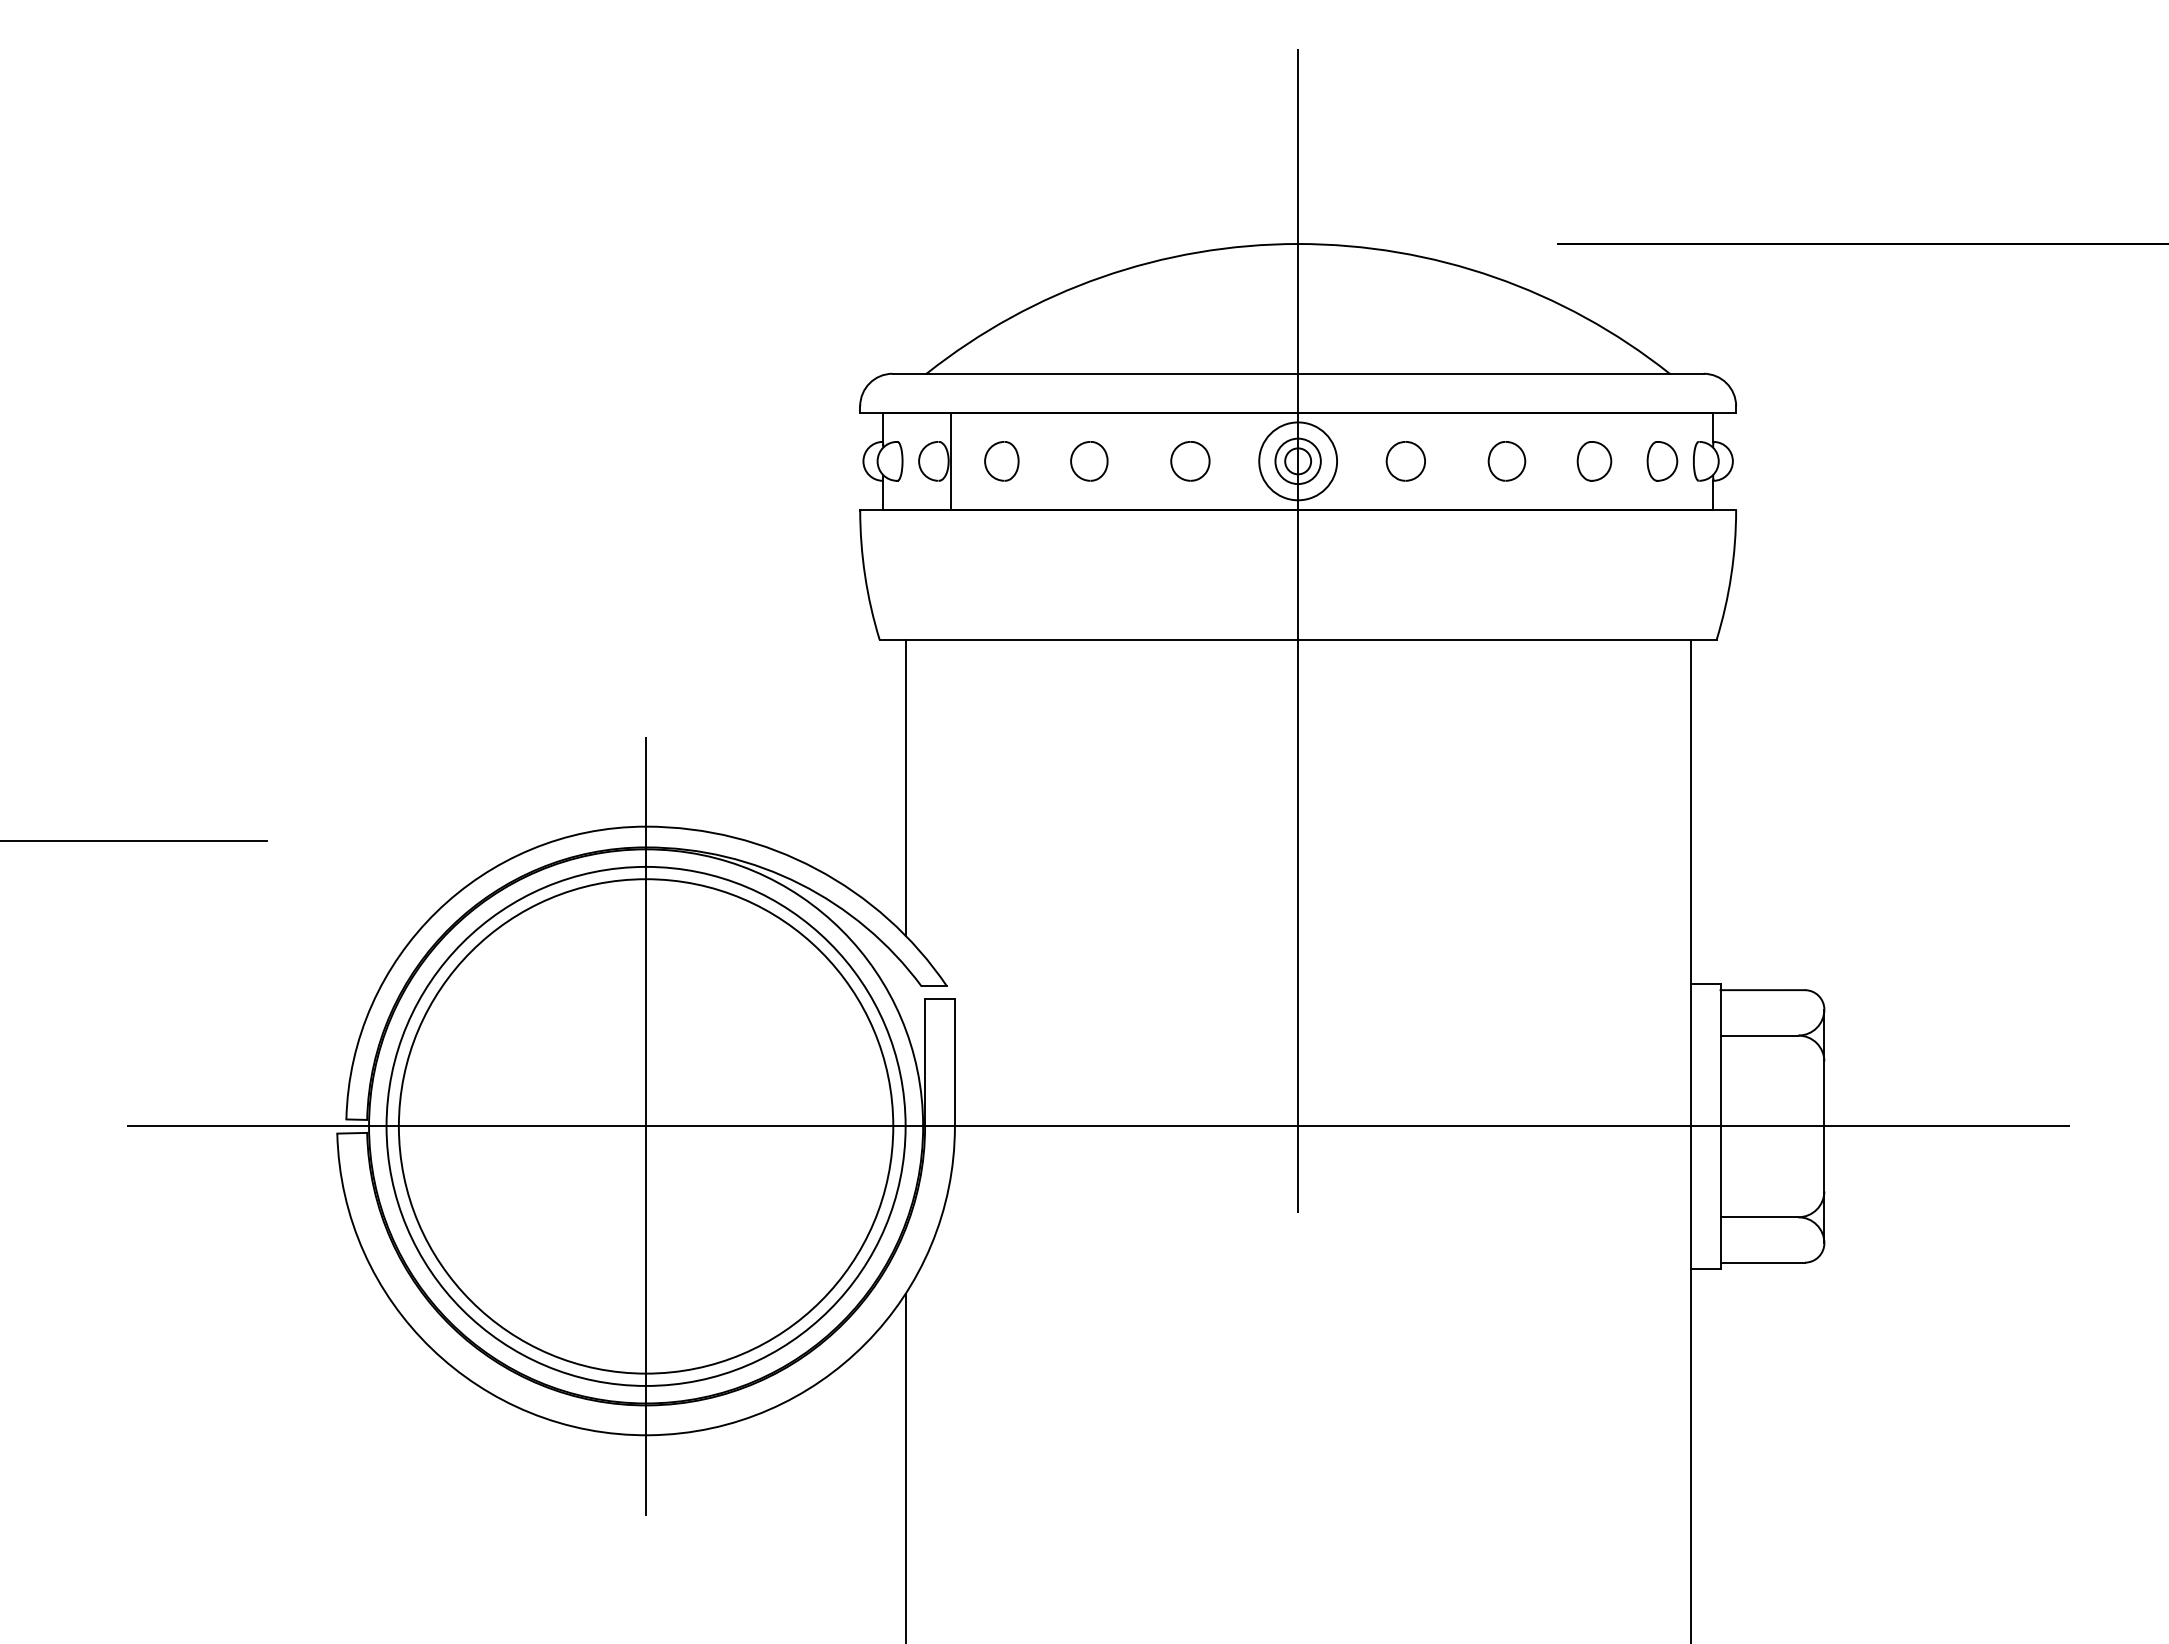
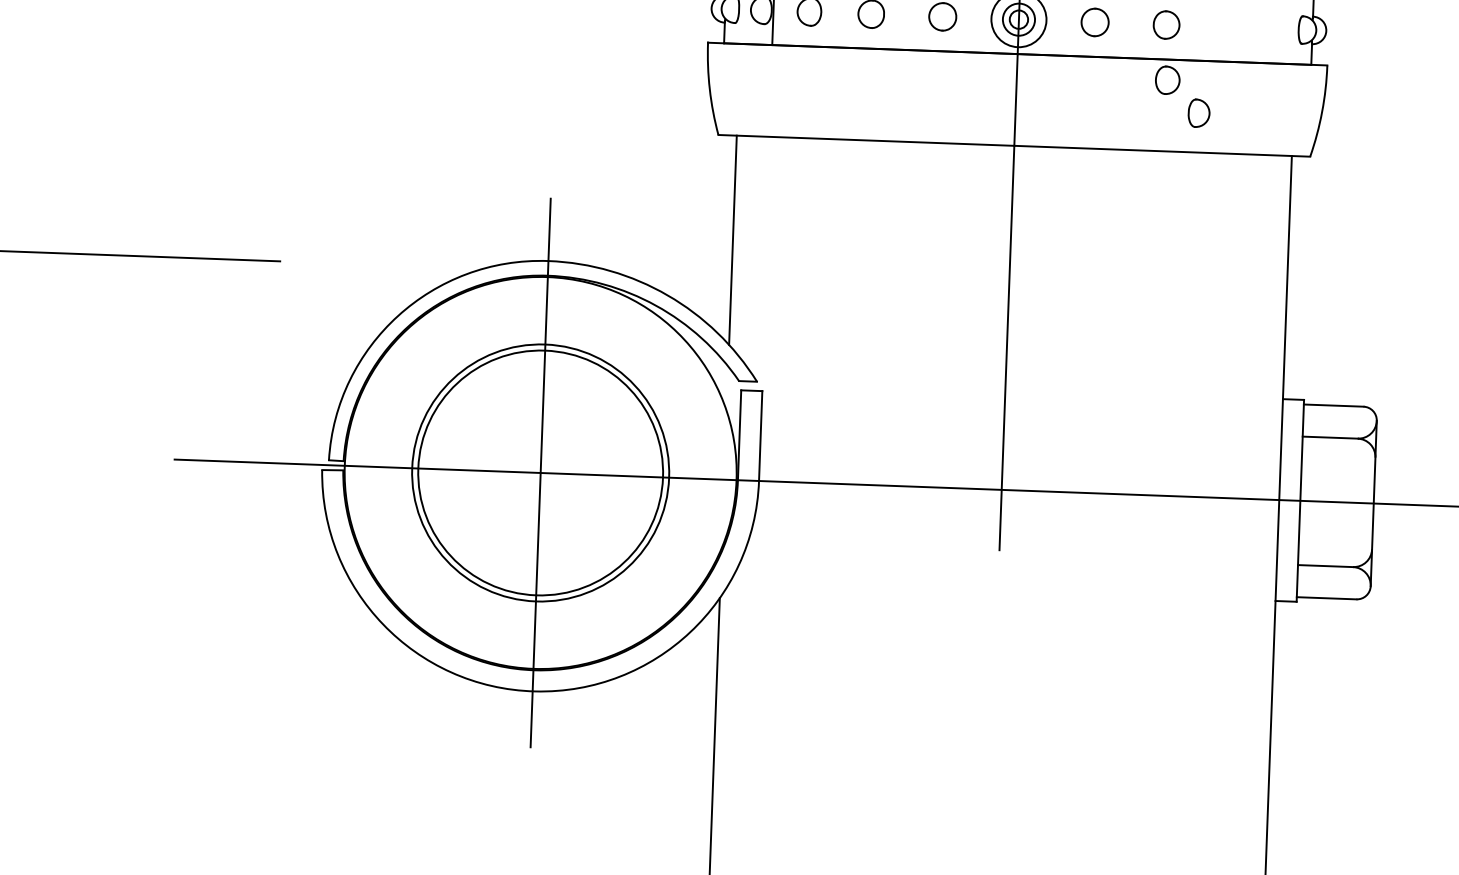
part: (1594, 461) -> (1167, 80), moved
part: (1662, 461) -> (1199, 113), moved
circle: (645, 1125) -> (540, 472), size x0.7
circle: (645, 1126) -> (540, 473), size x0.7

